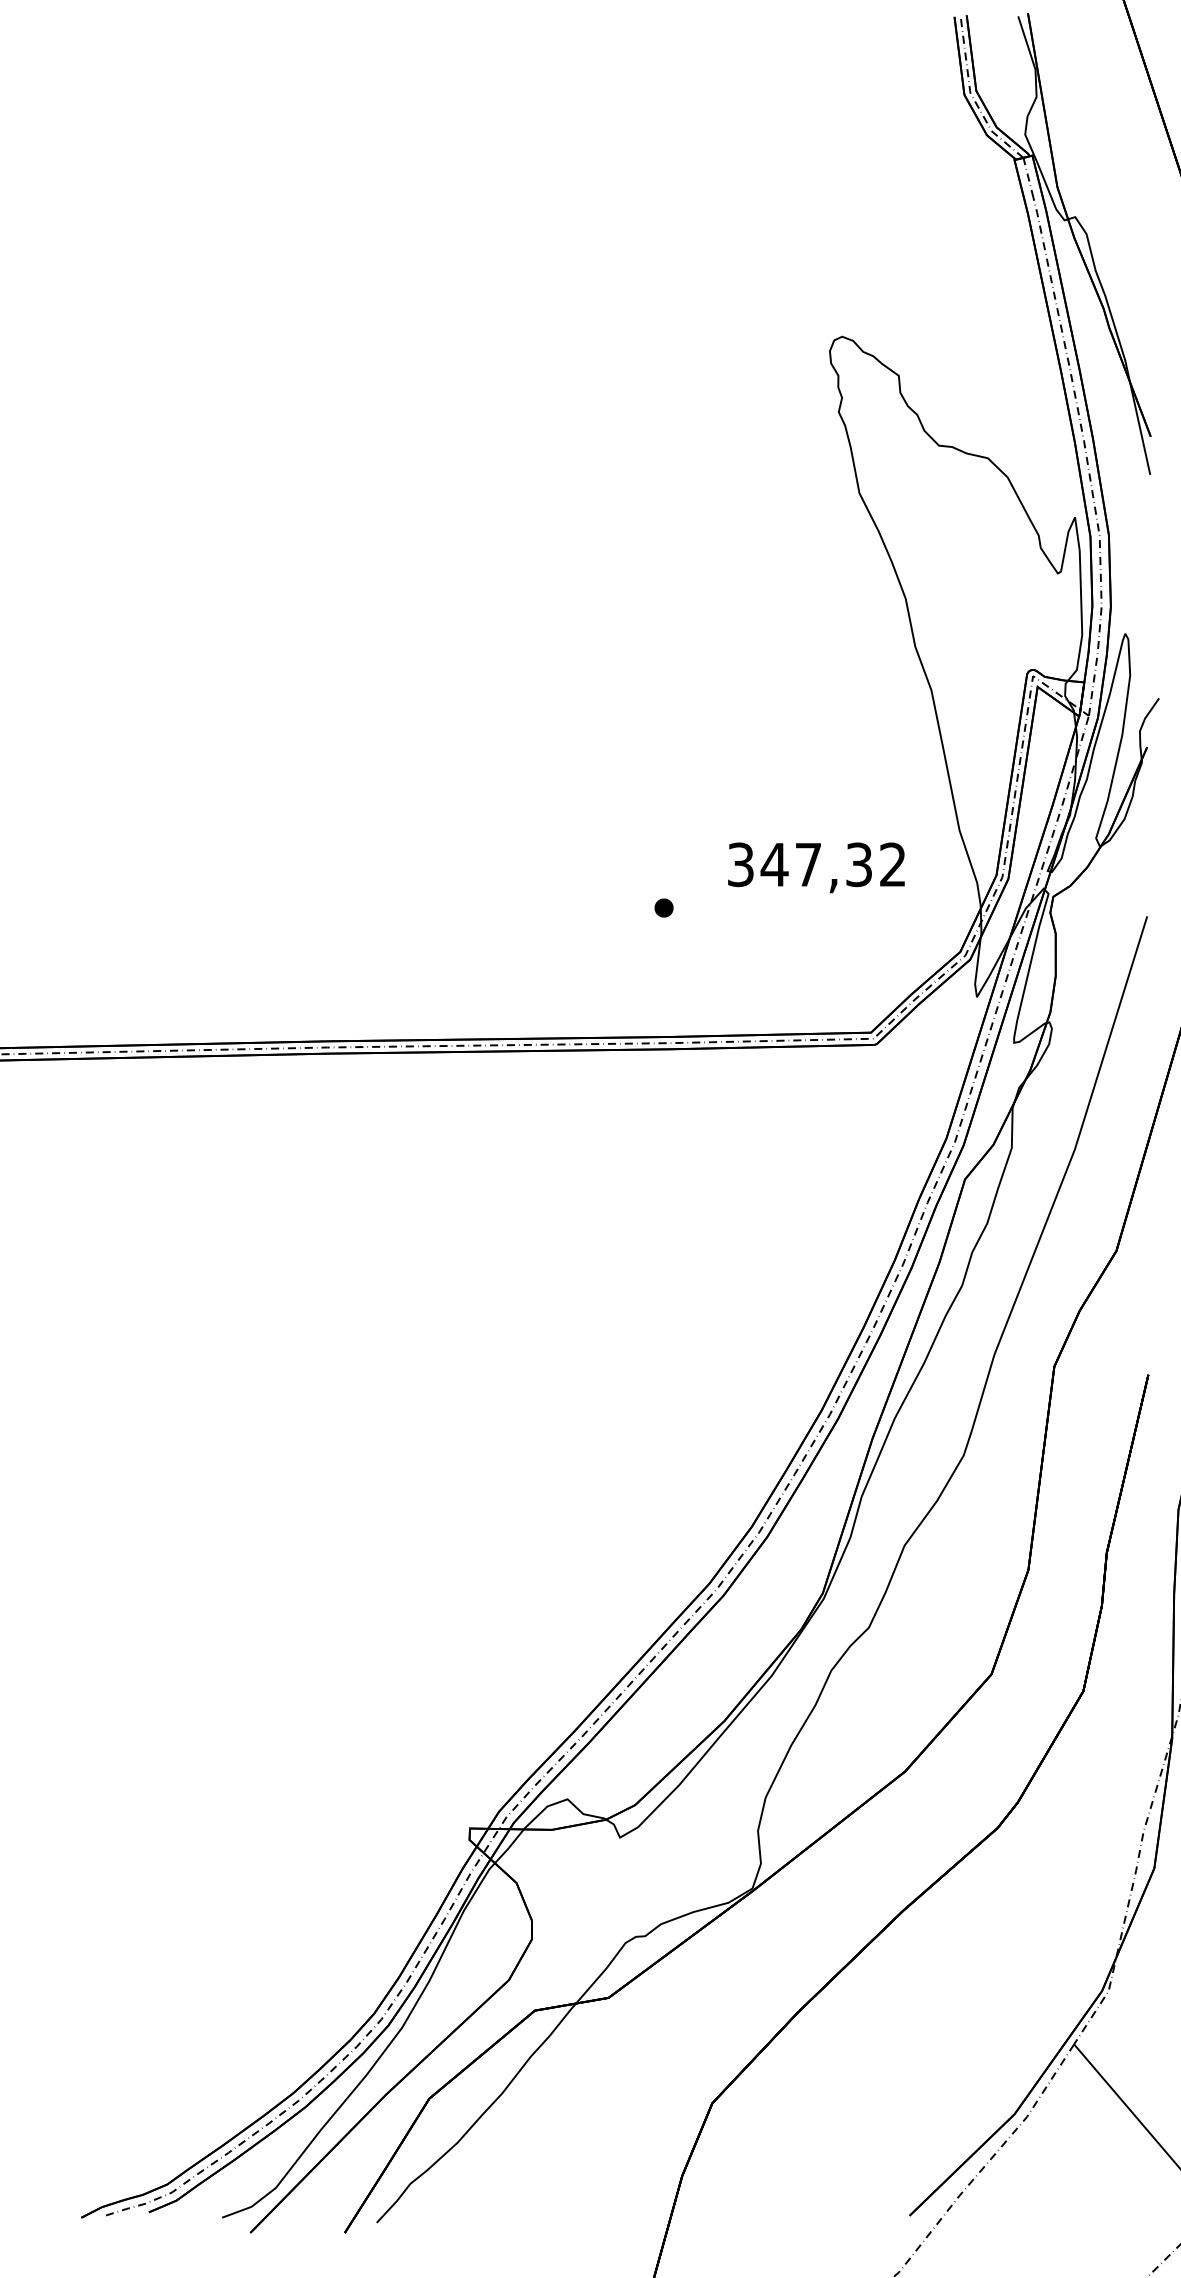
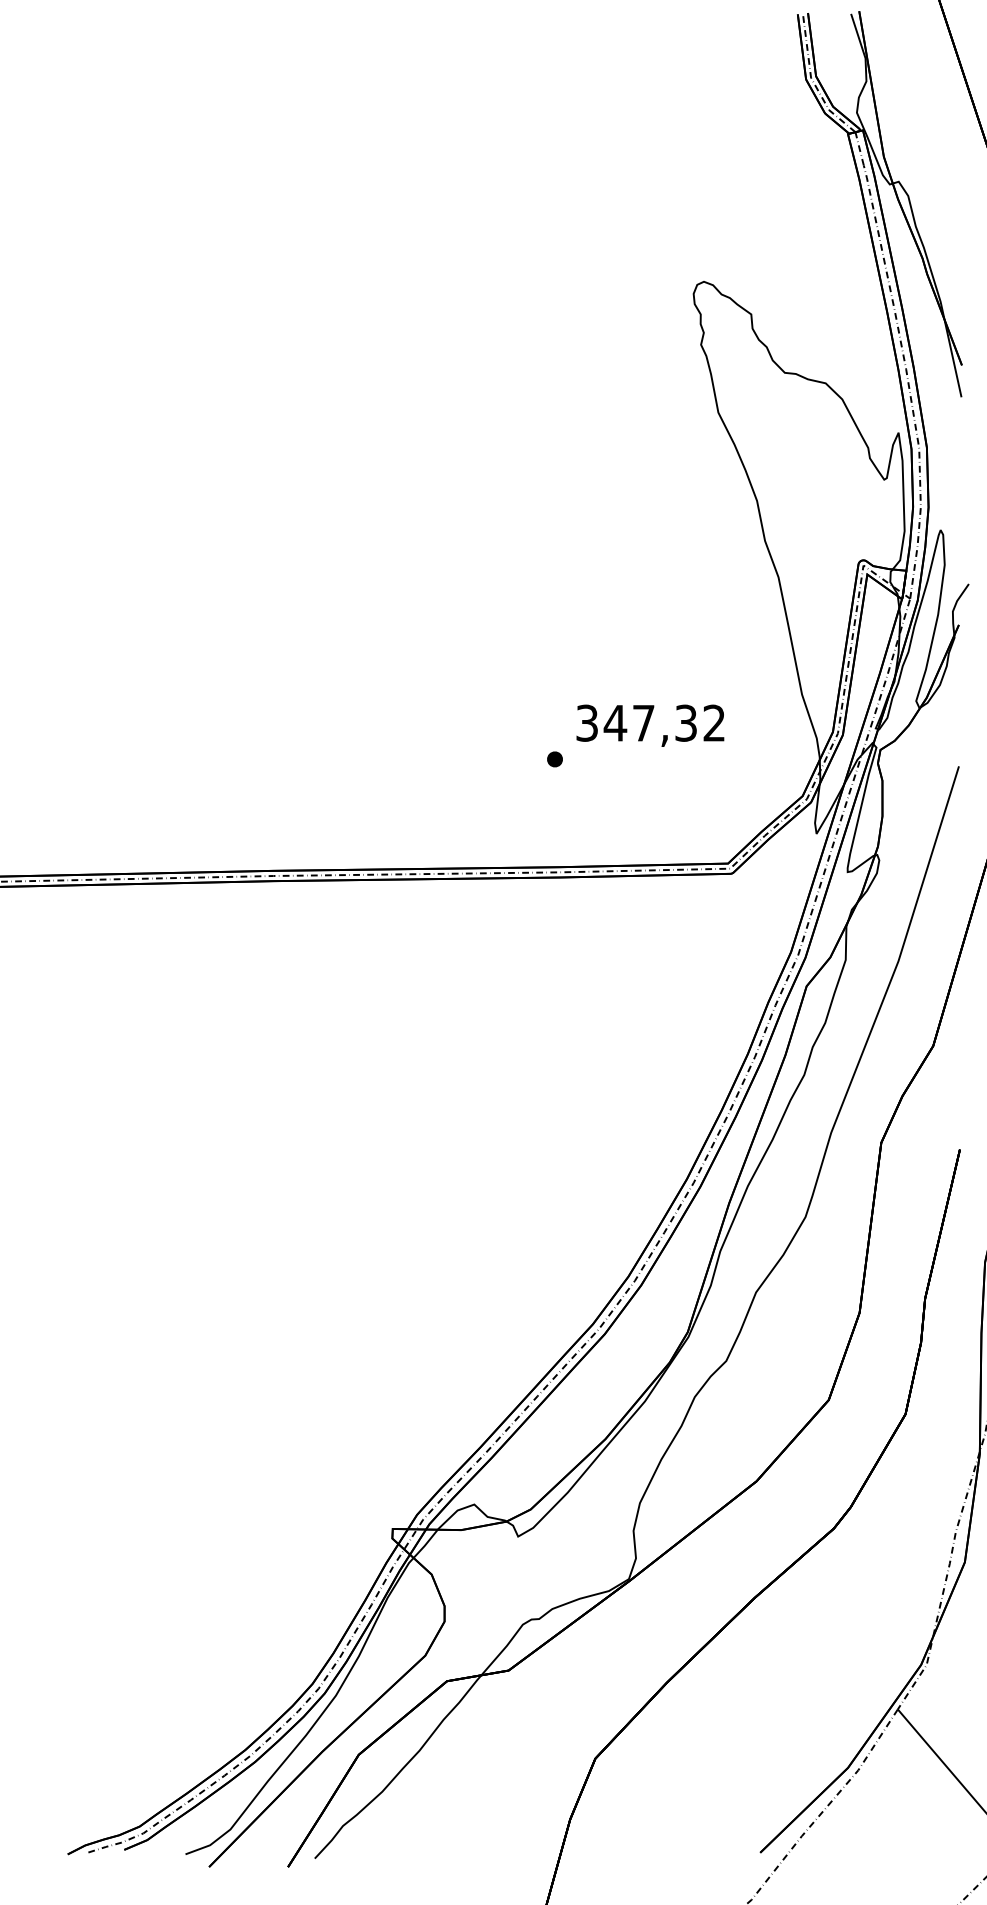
text: (816, 867) -> (650, 725), moved

